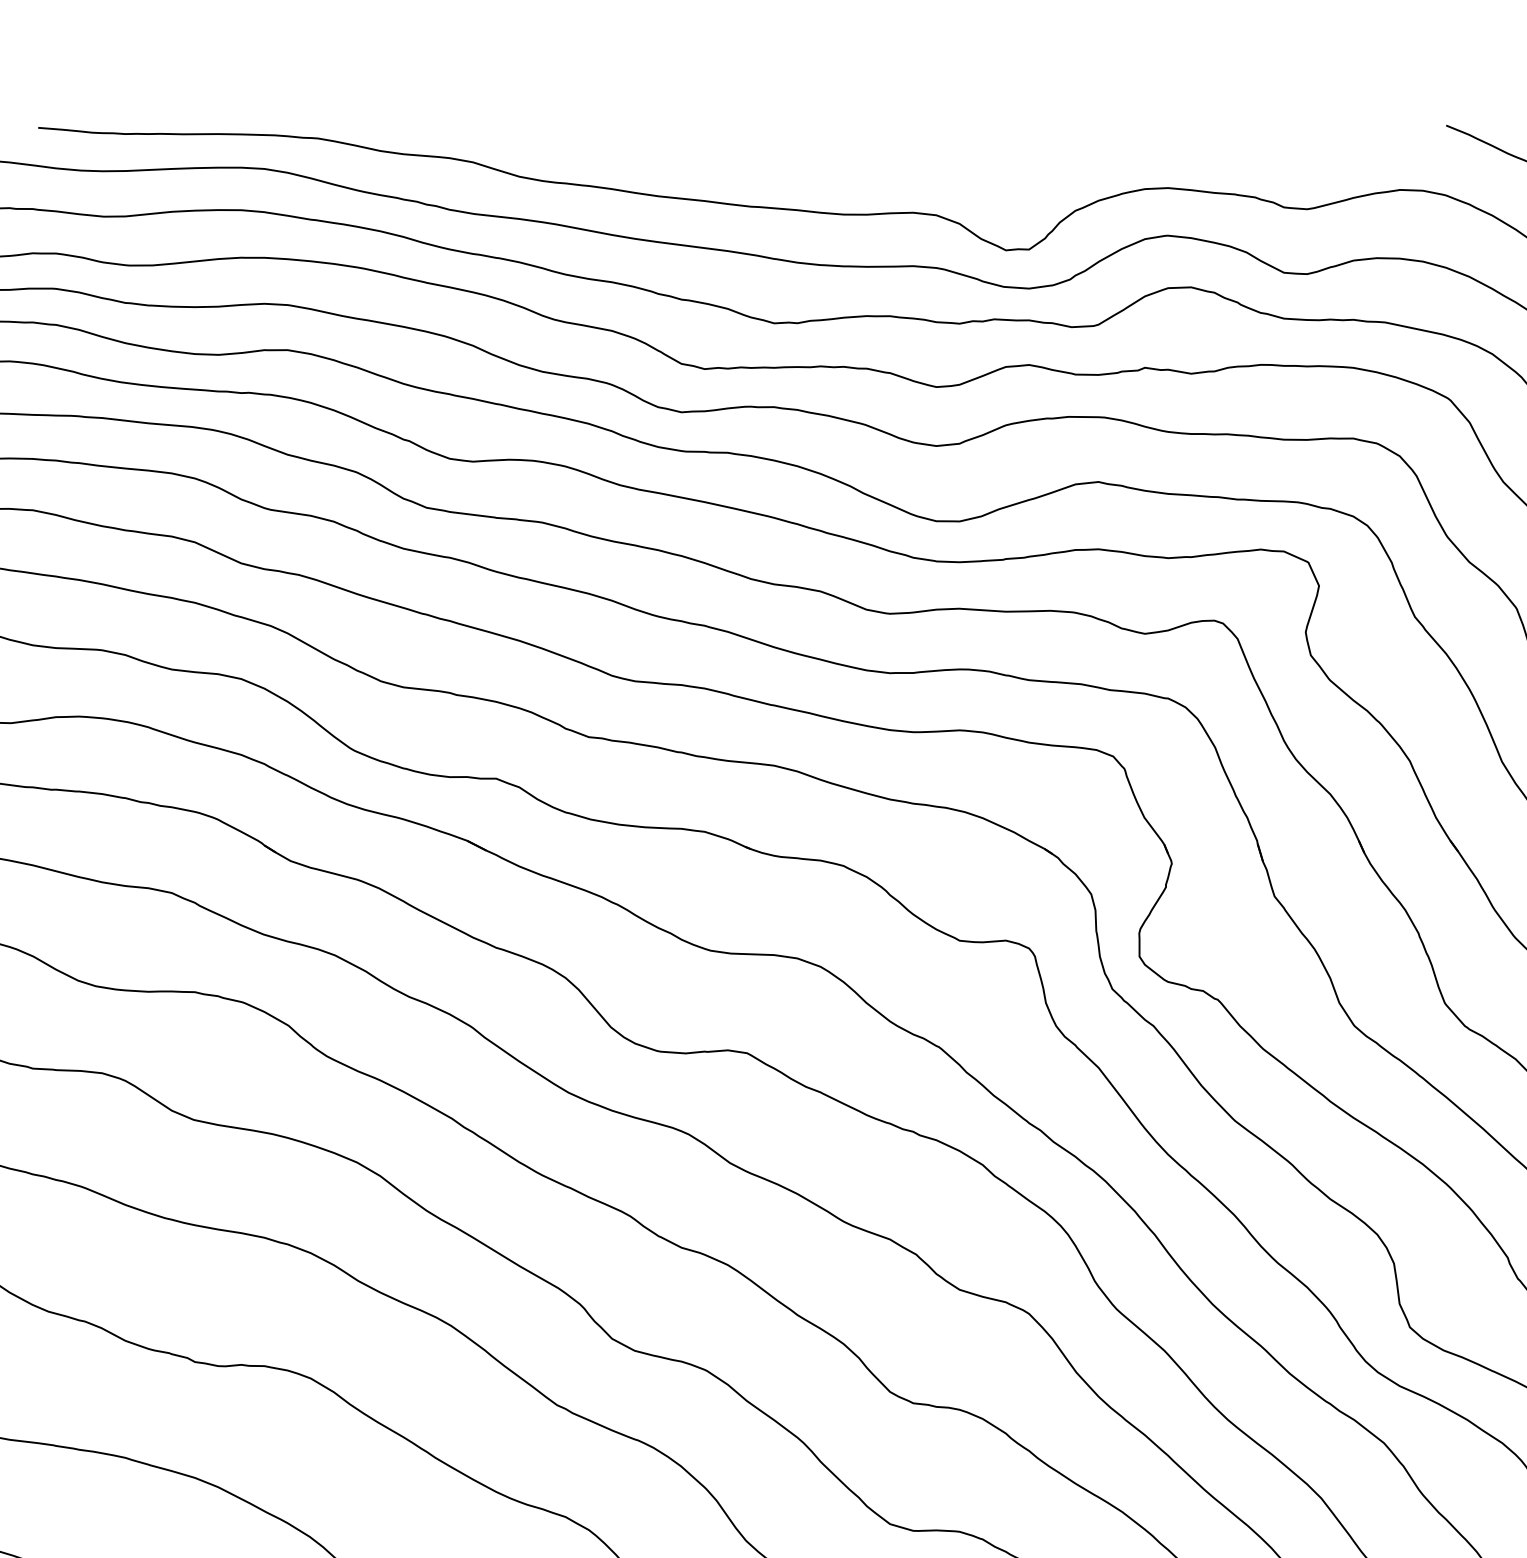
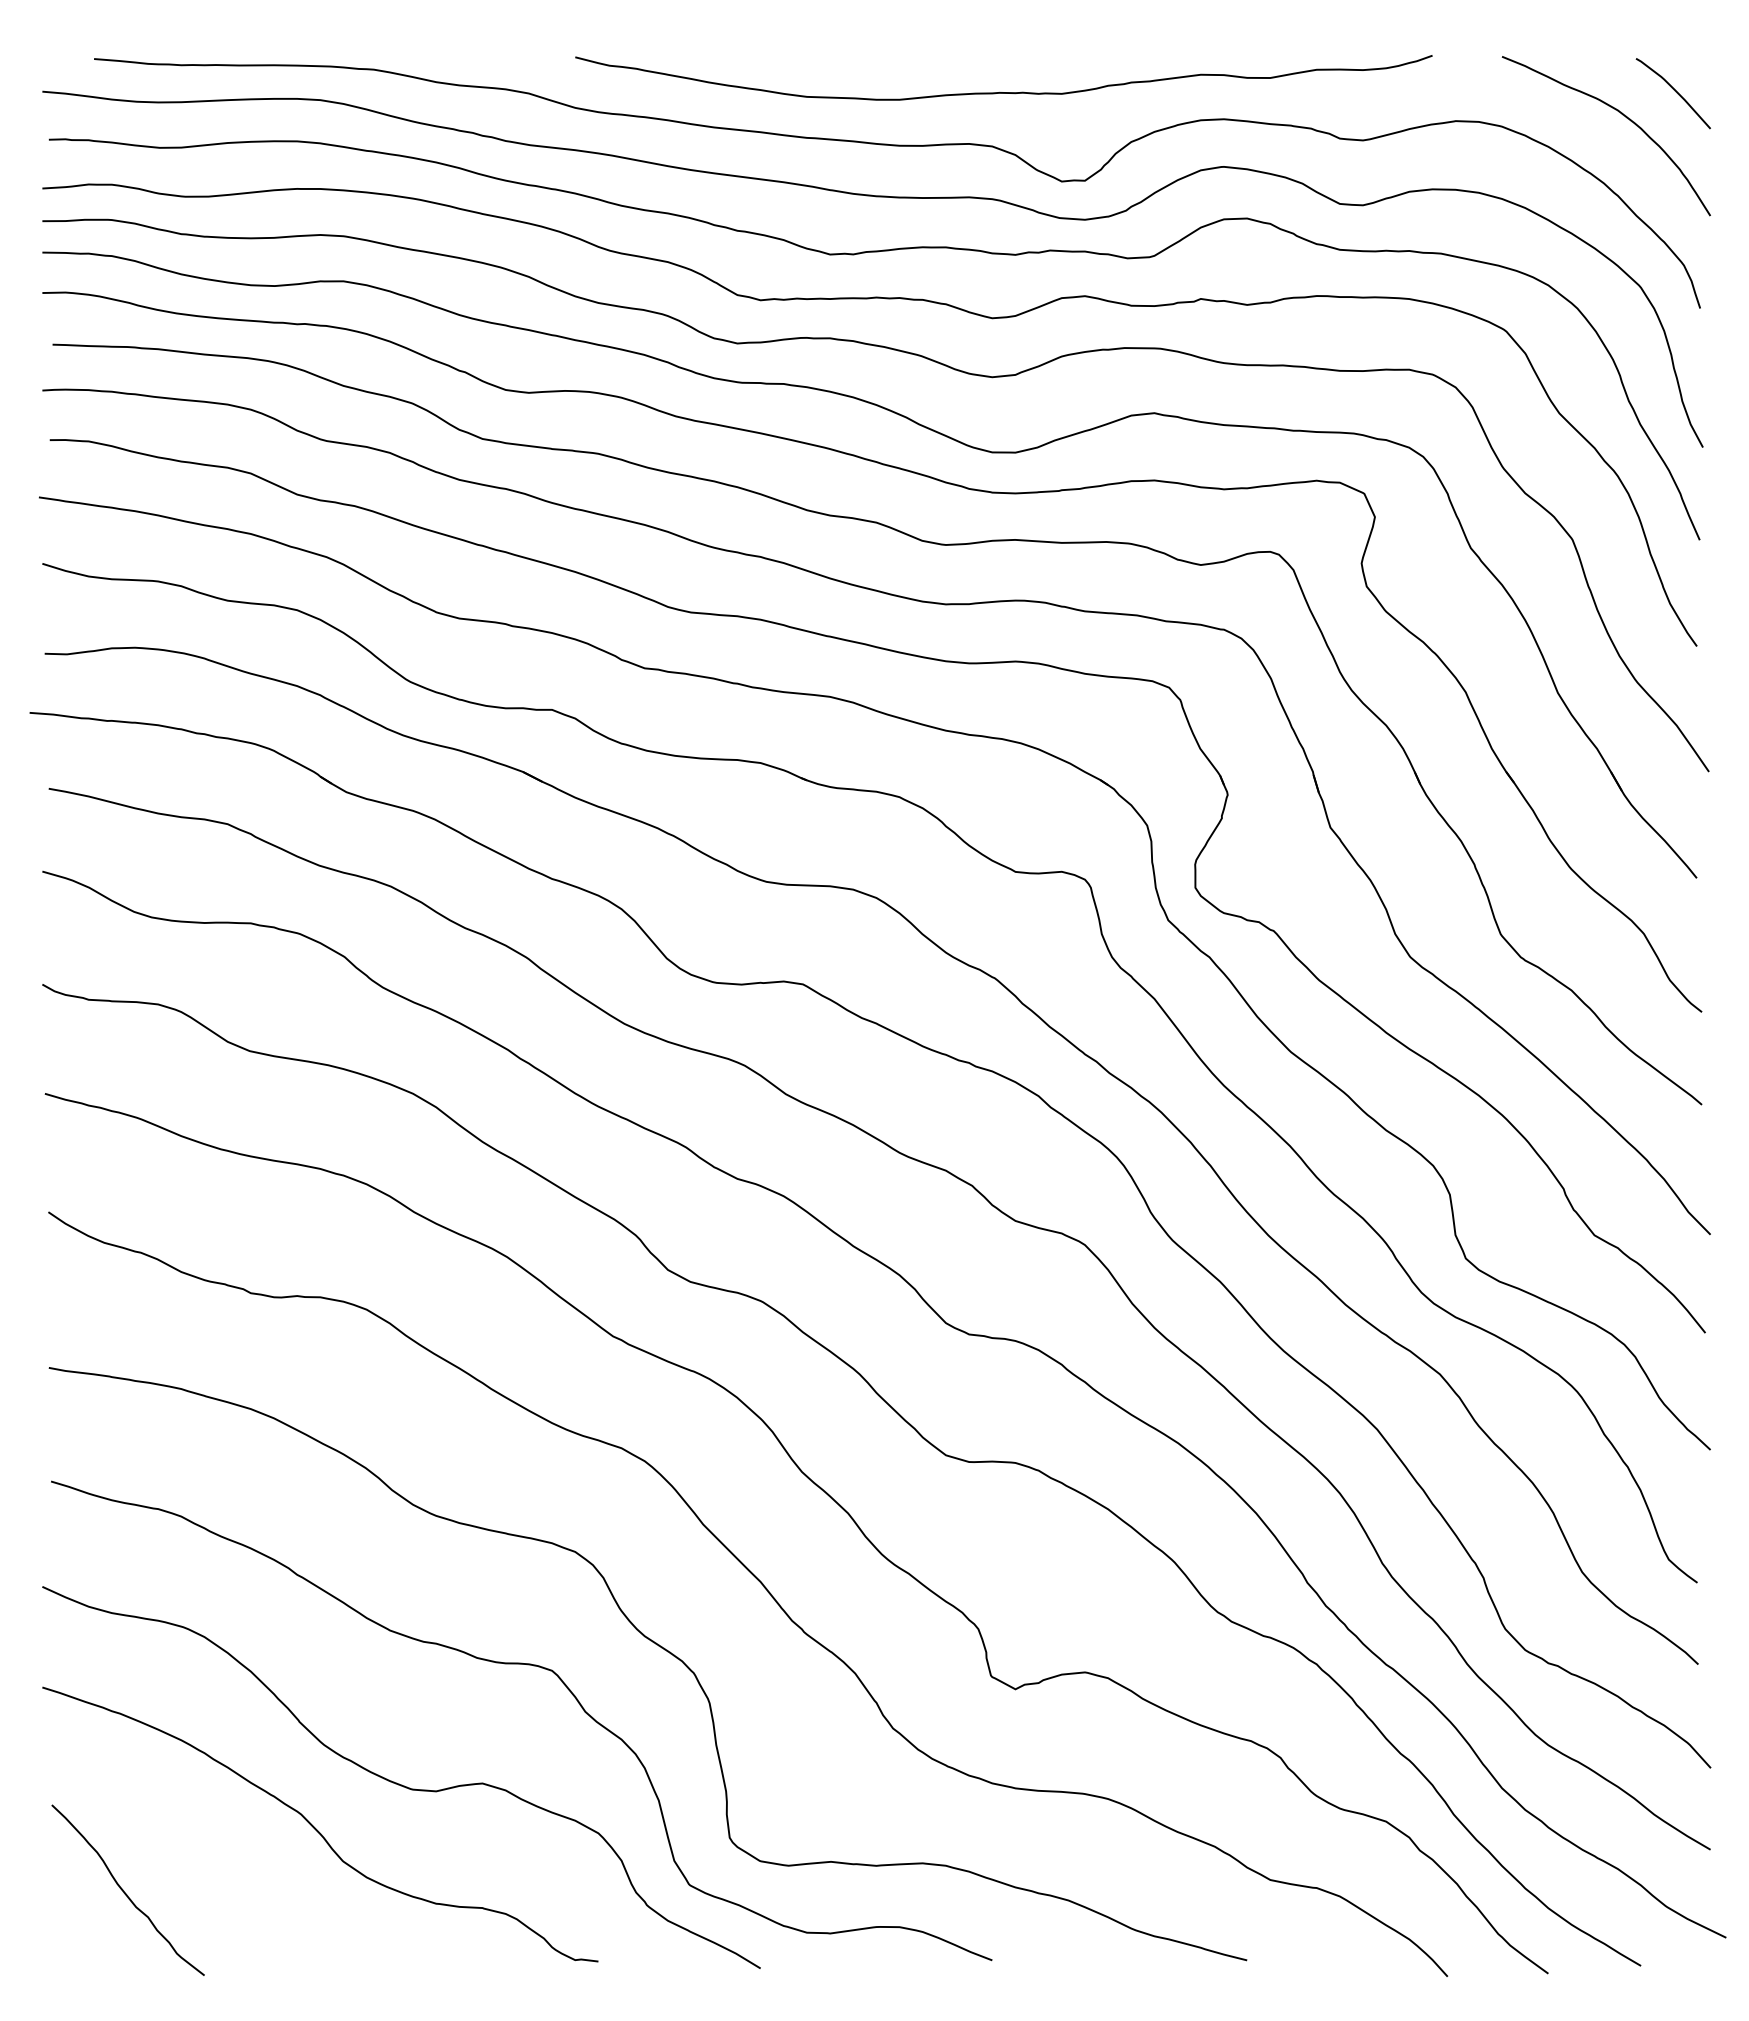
curve: (947, 161) -> (1003, 92), added

